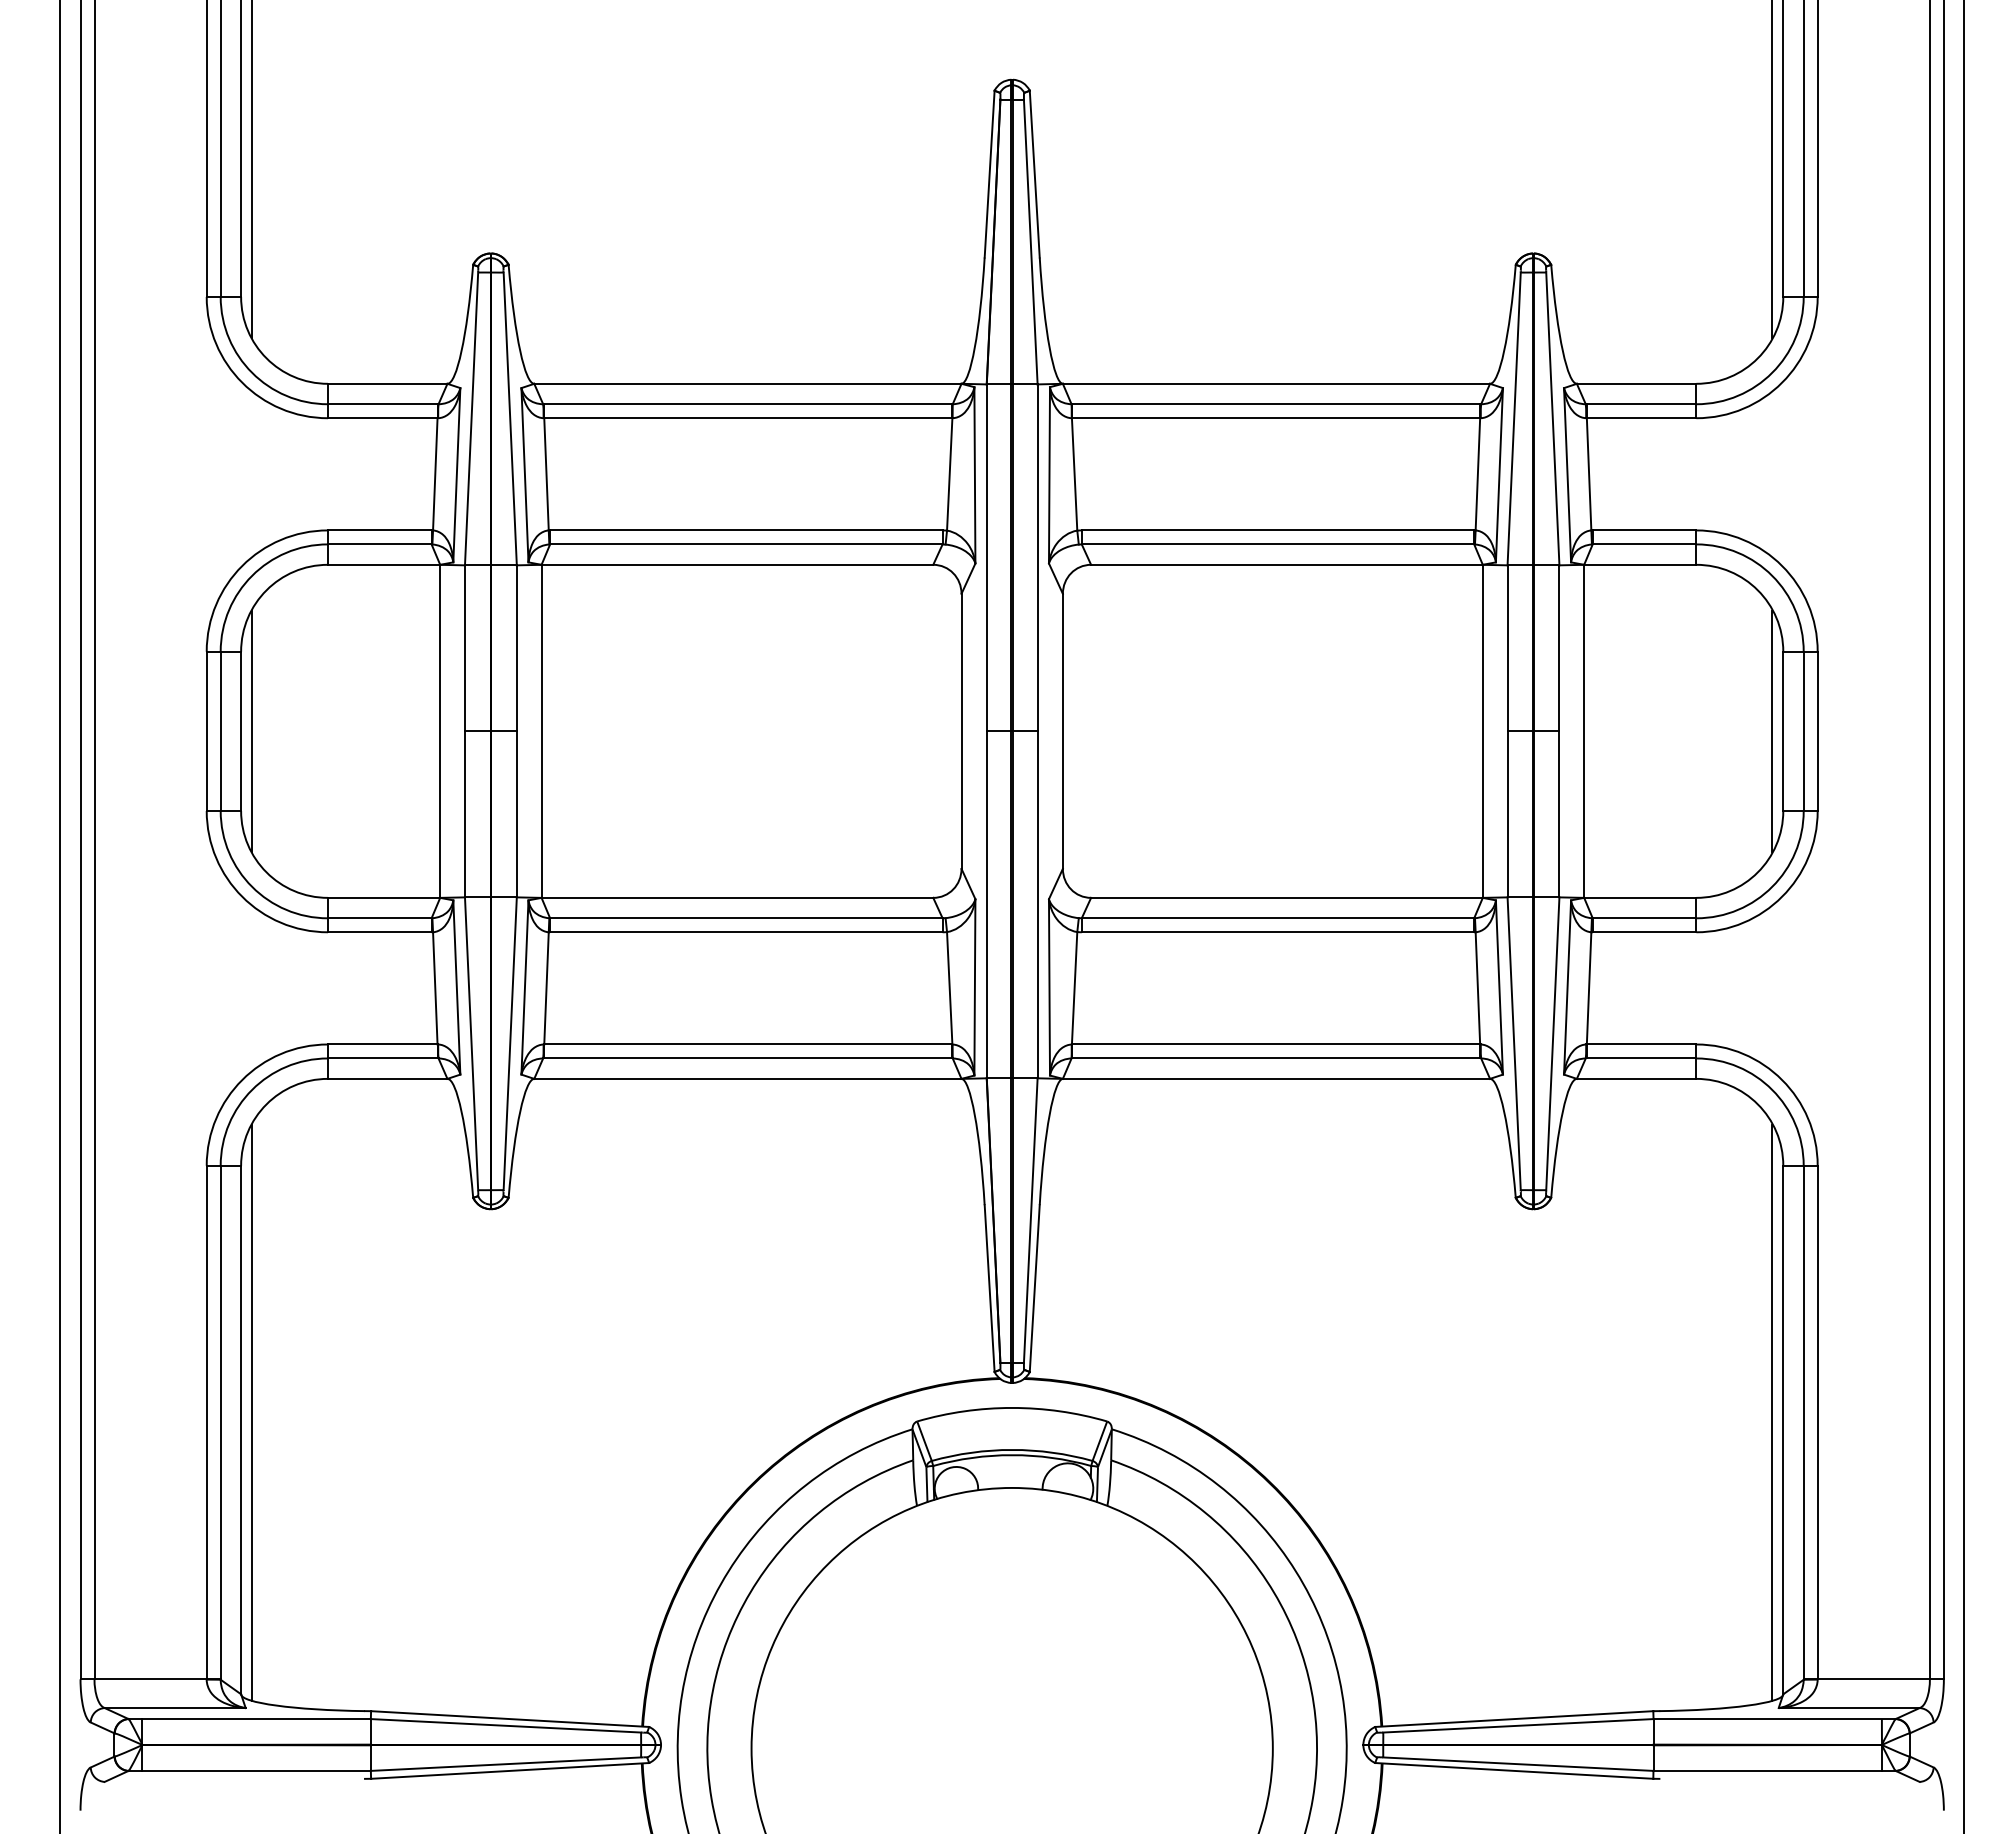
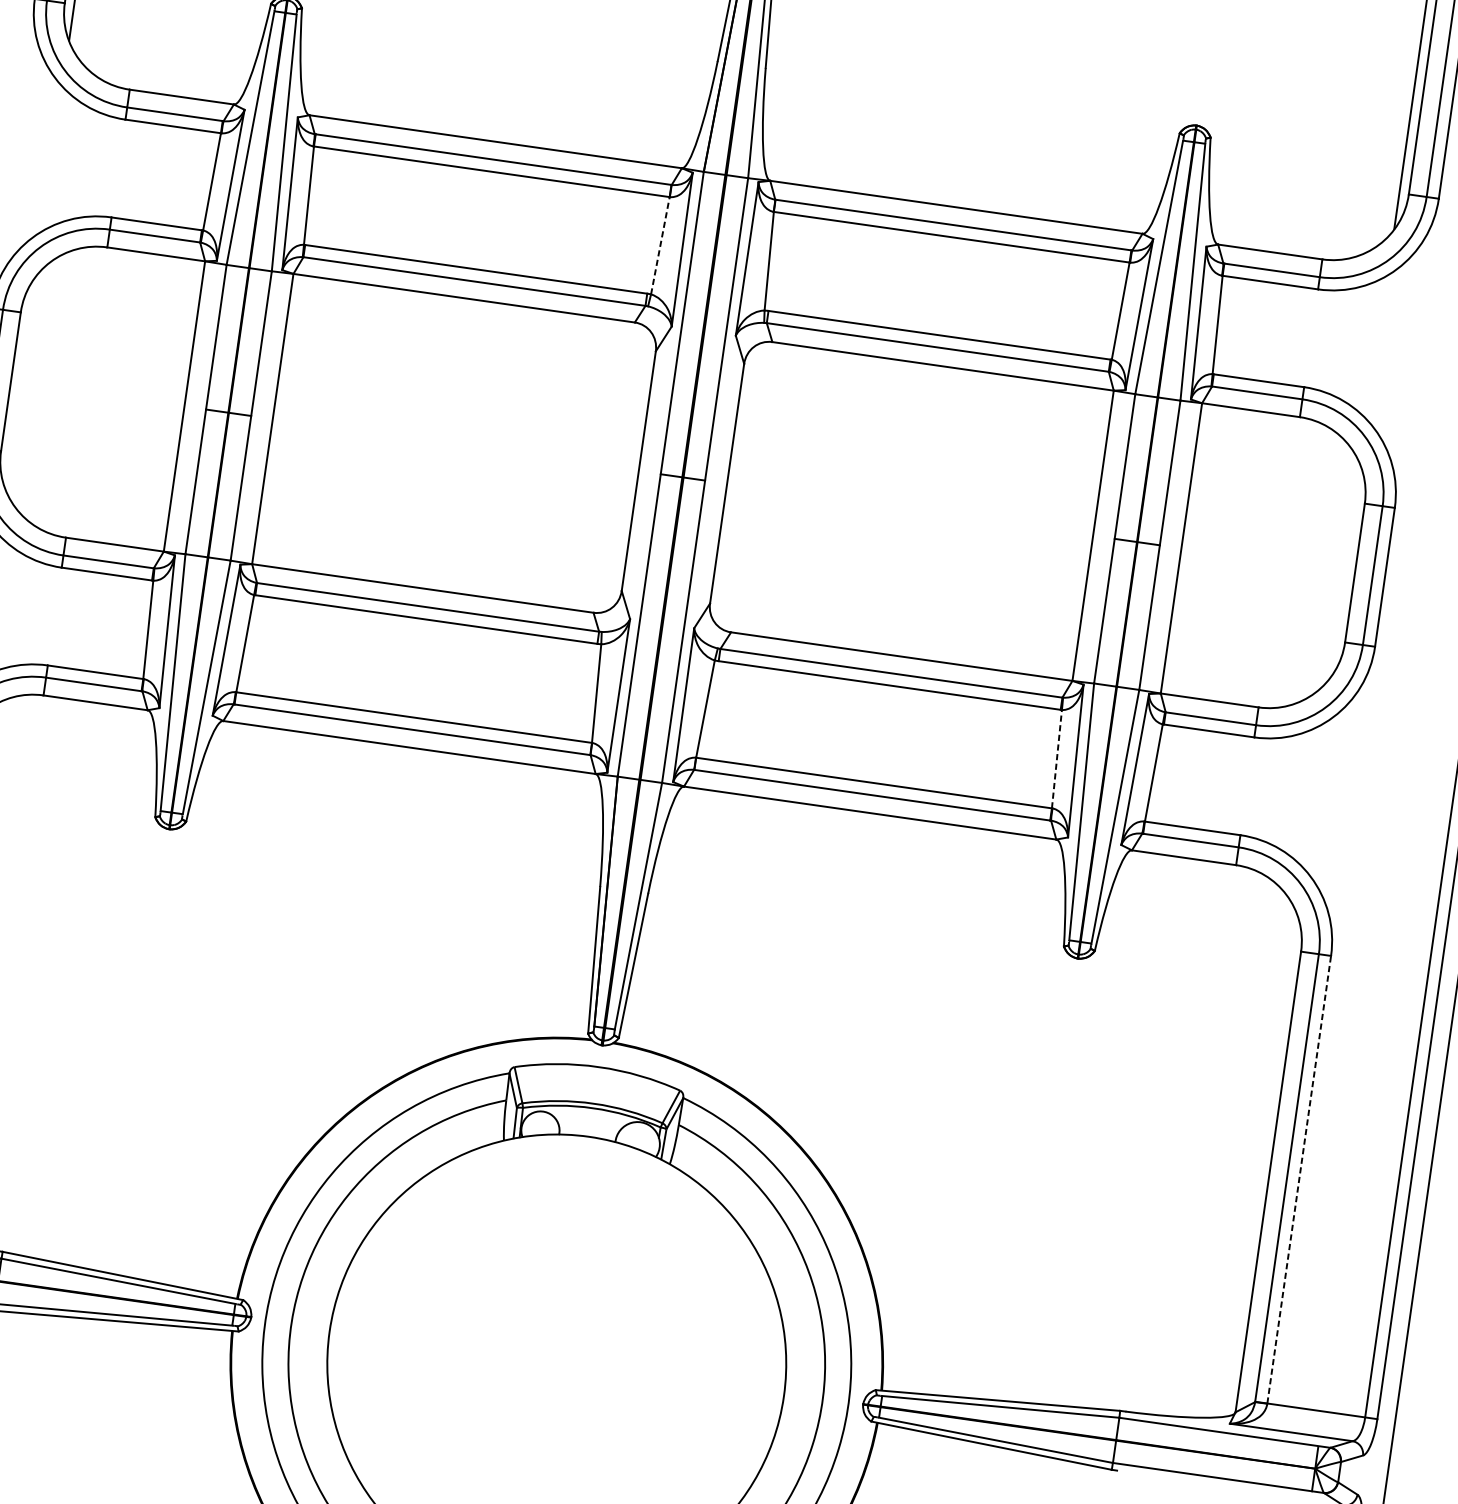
line: (949, 473) -> (660, 244), solid -> dashed
line: (251, 731) -> (19, 383), removed
line: (1772, 731) -> (1345, 571), removed
line: (1477, 987) -> (1056, 758), solid -> dashed
line: (1772, 1412) -> (1261, 1165), removed
line: (1817, 1422) -> (1299, 1179), solid -> dashed

